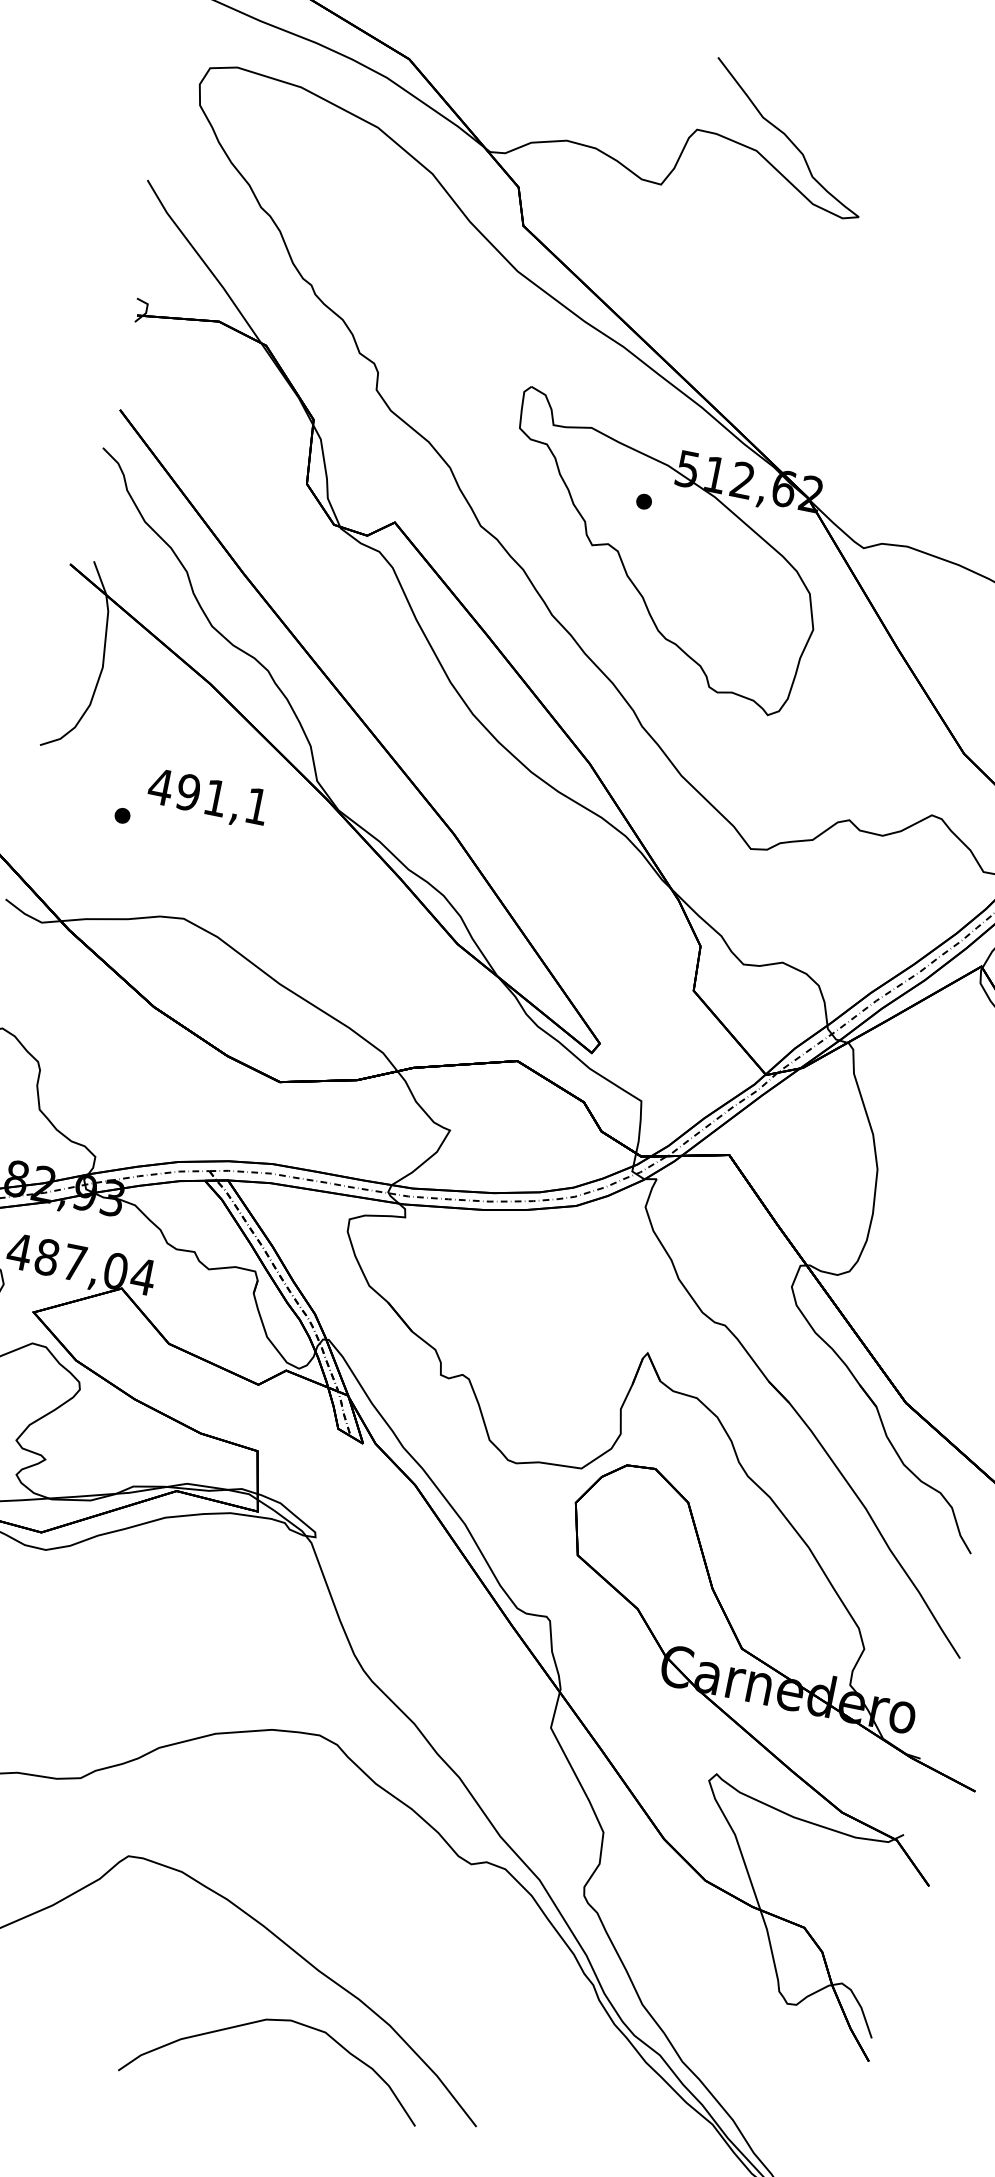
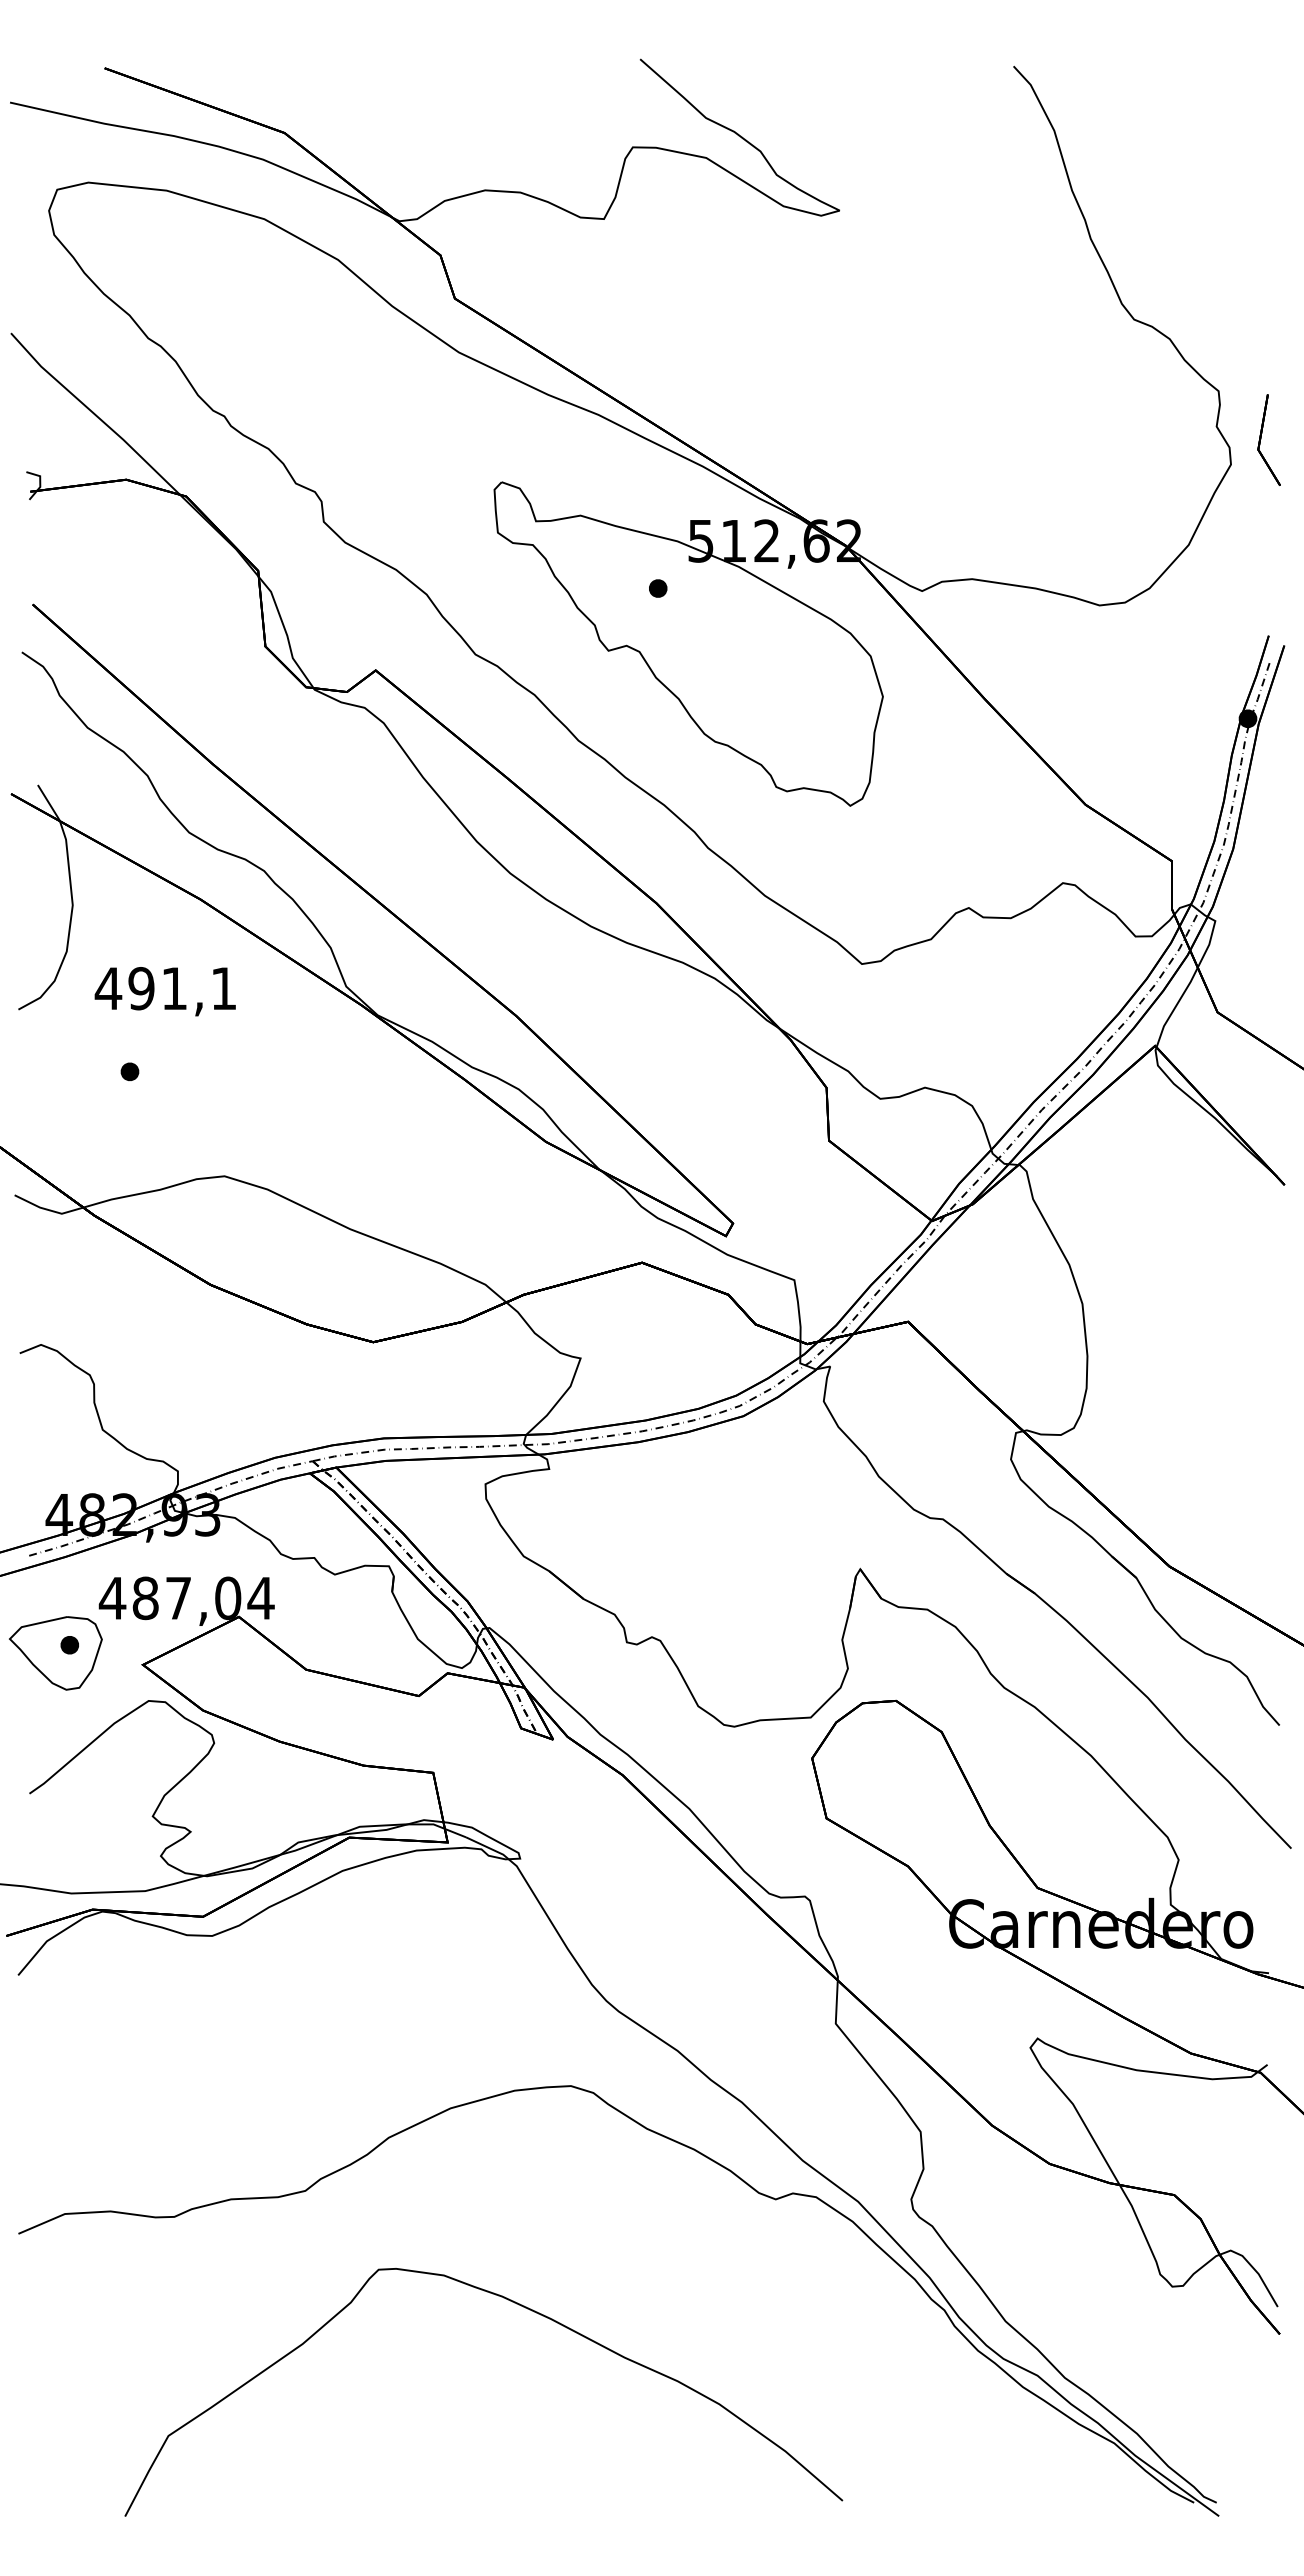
text: (207, 798) -> (164, 991), moved
curve: (275, 2021) -> (586, 2425), removed

